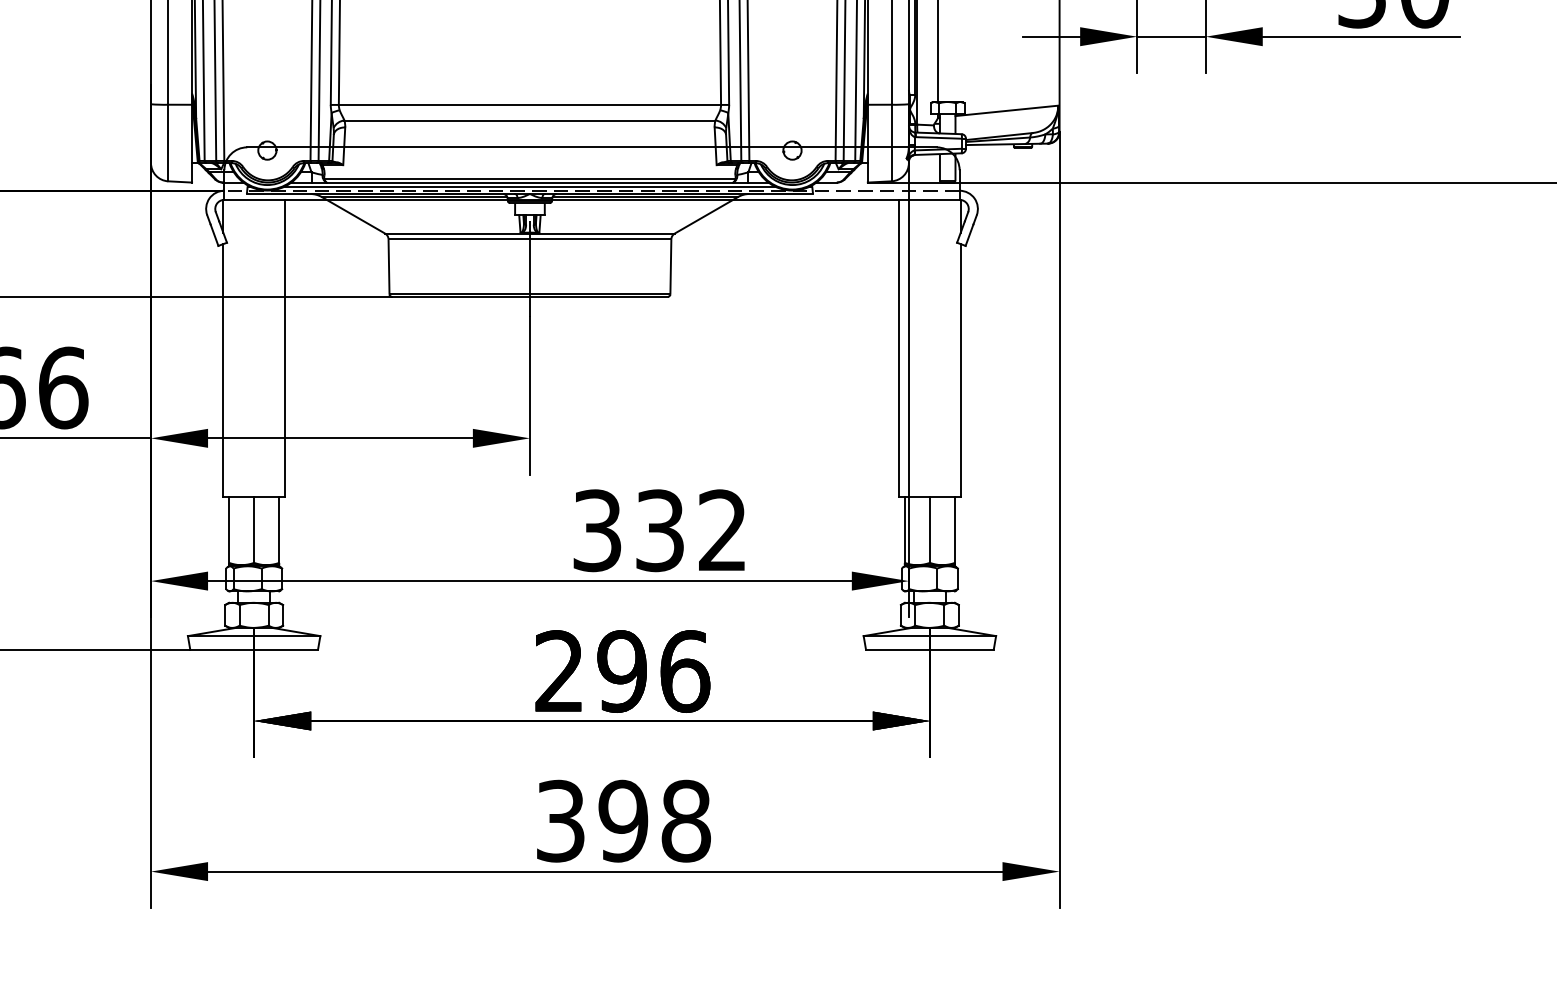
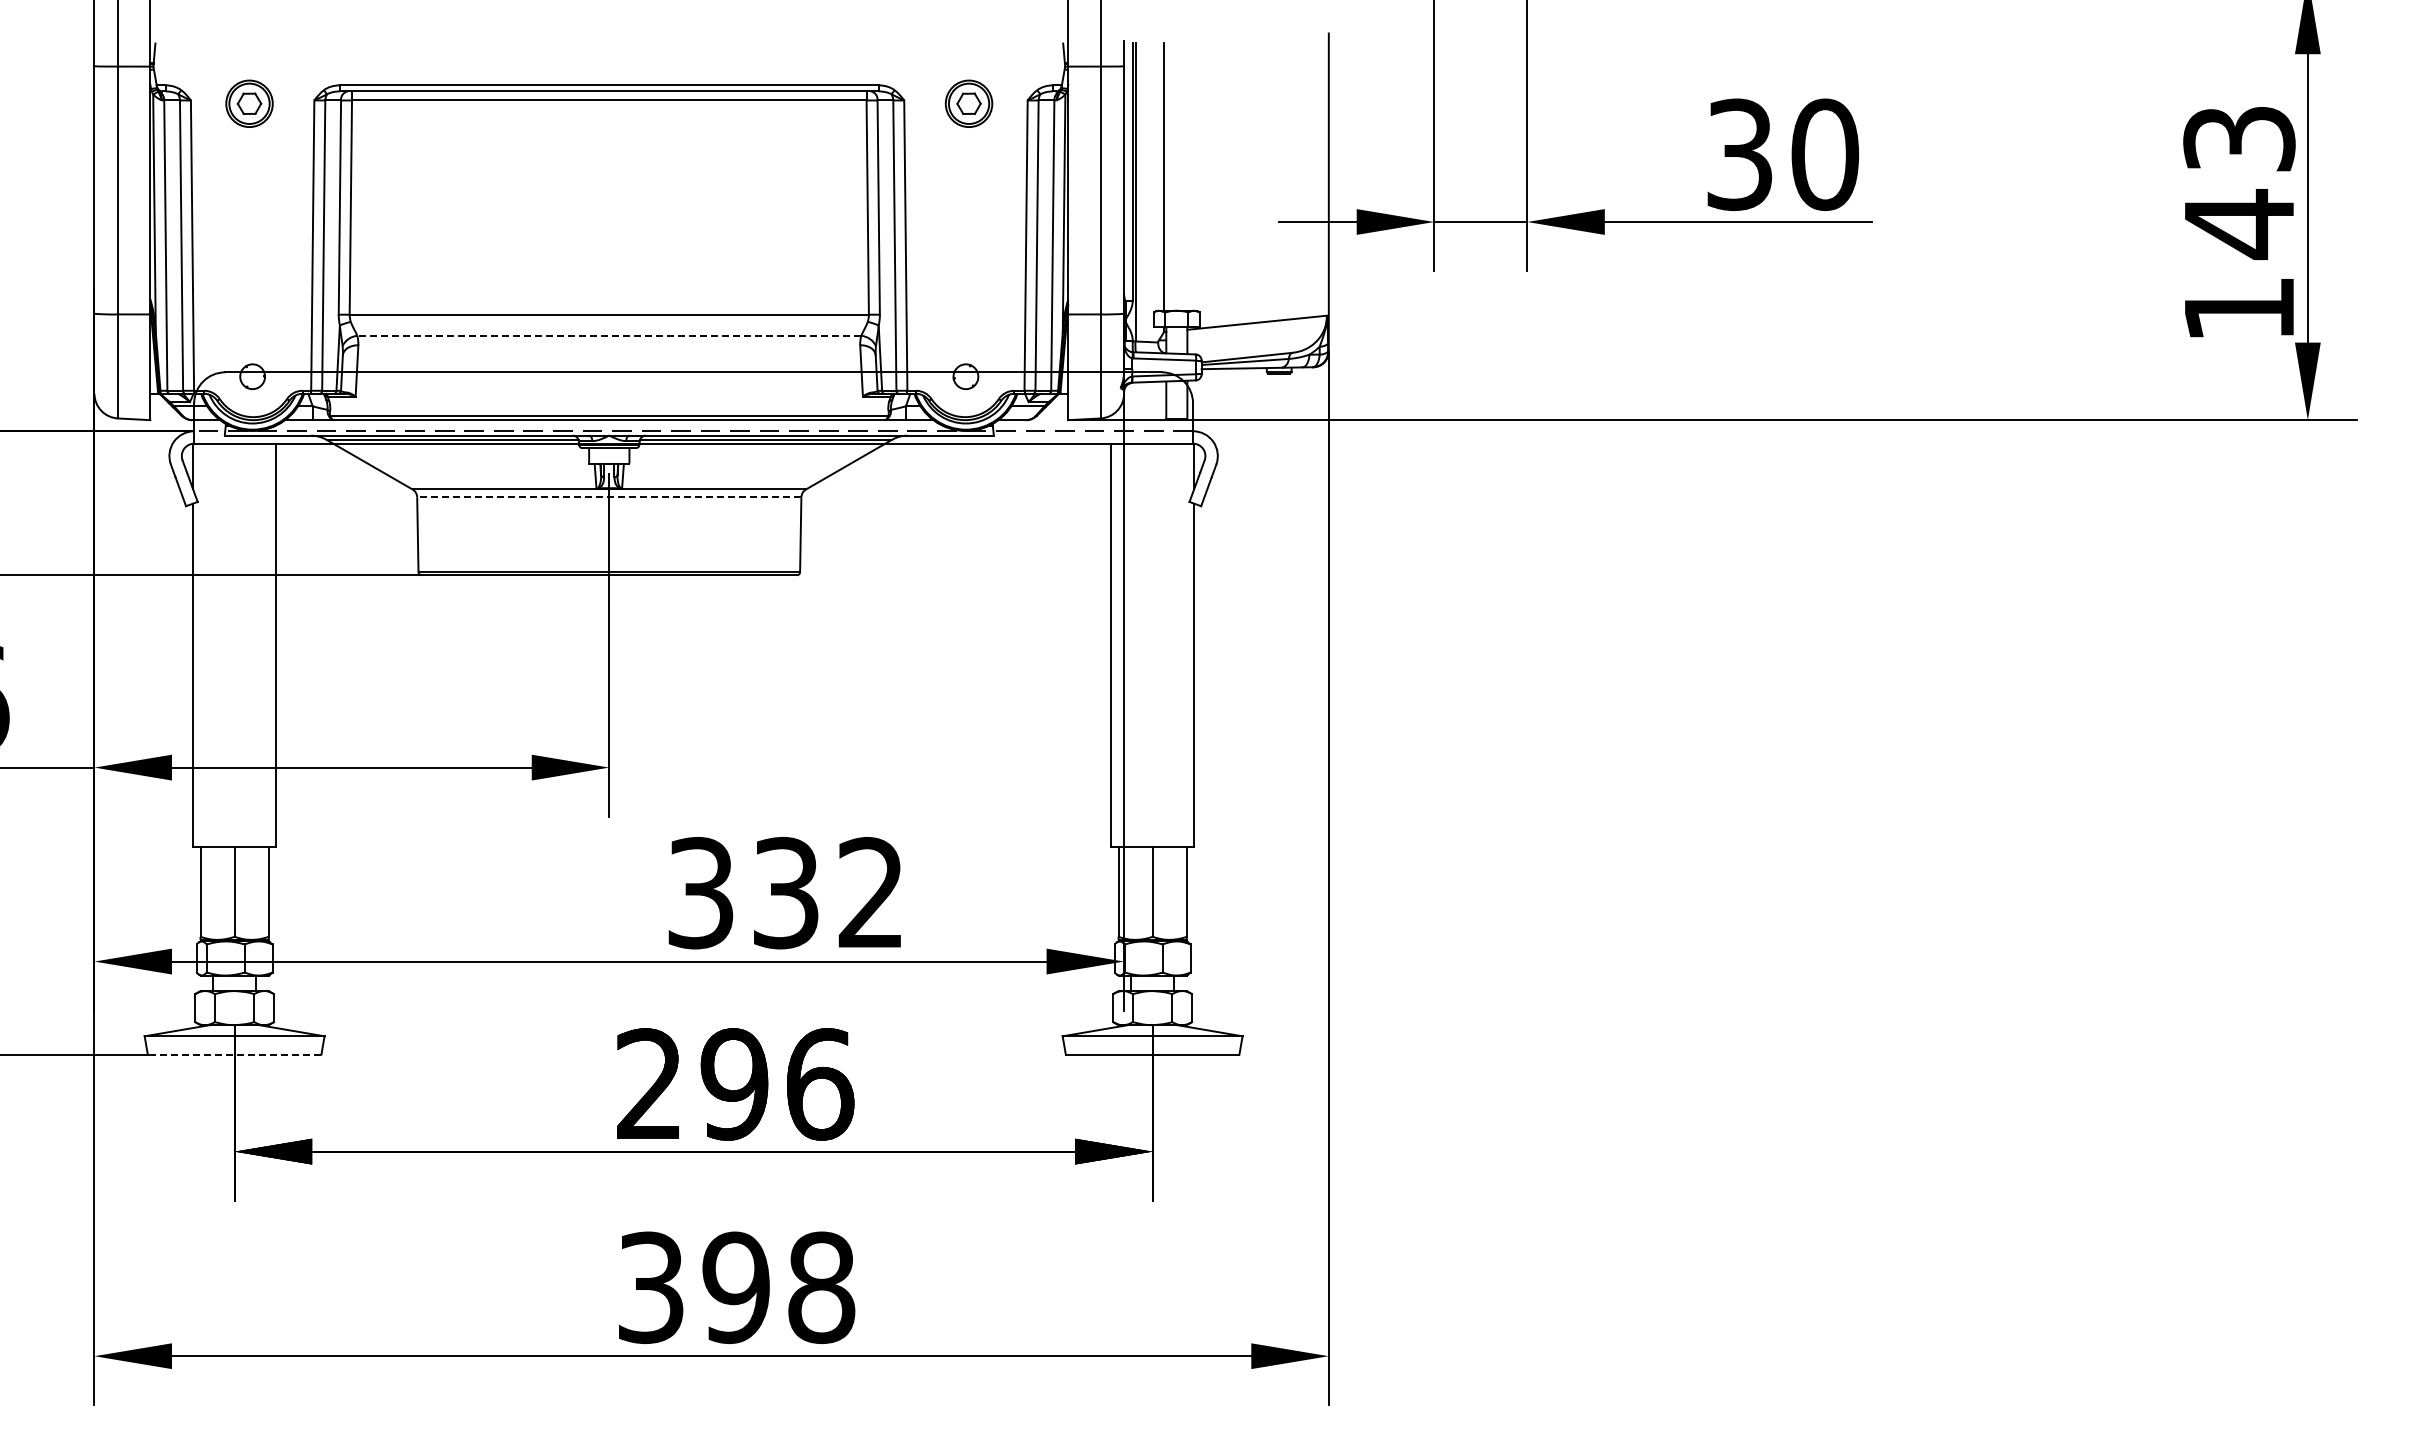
line: (530, 120) -> (609, 335), solid -> dashed
line: (530, 186) -> (609, 425), removed
line: (529, 239) -> (608, 497), solid -> dashed
line: (254, 649) -> (234, 1054), solid -> dashed

